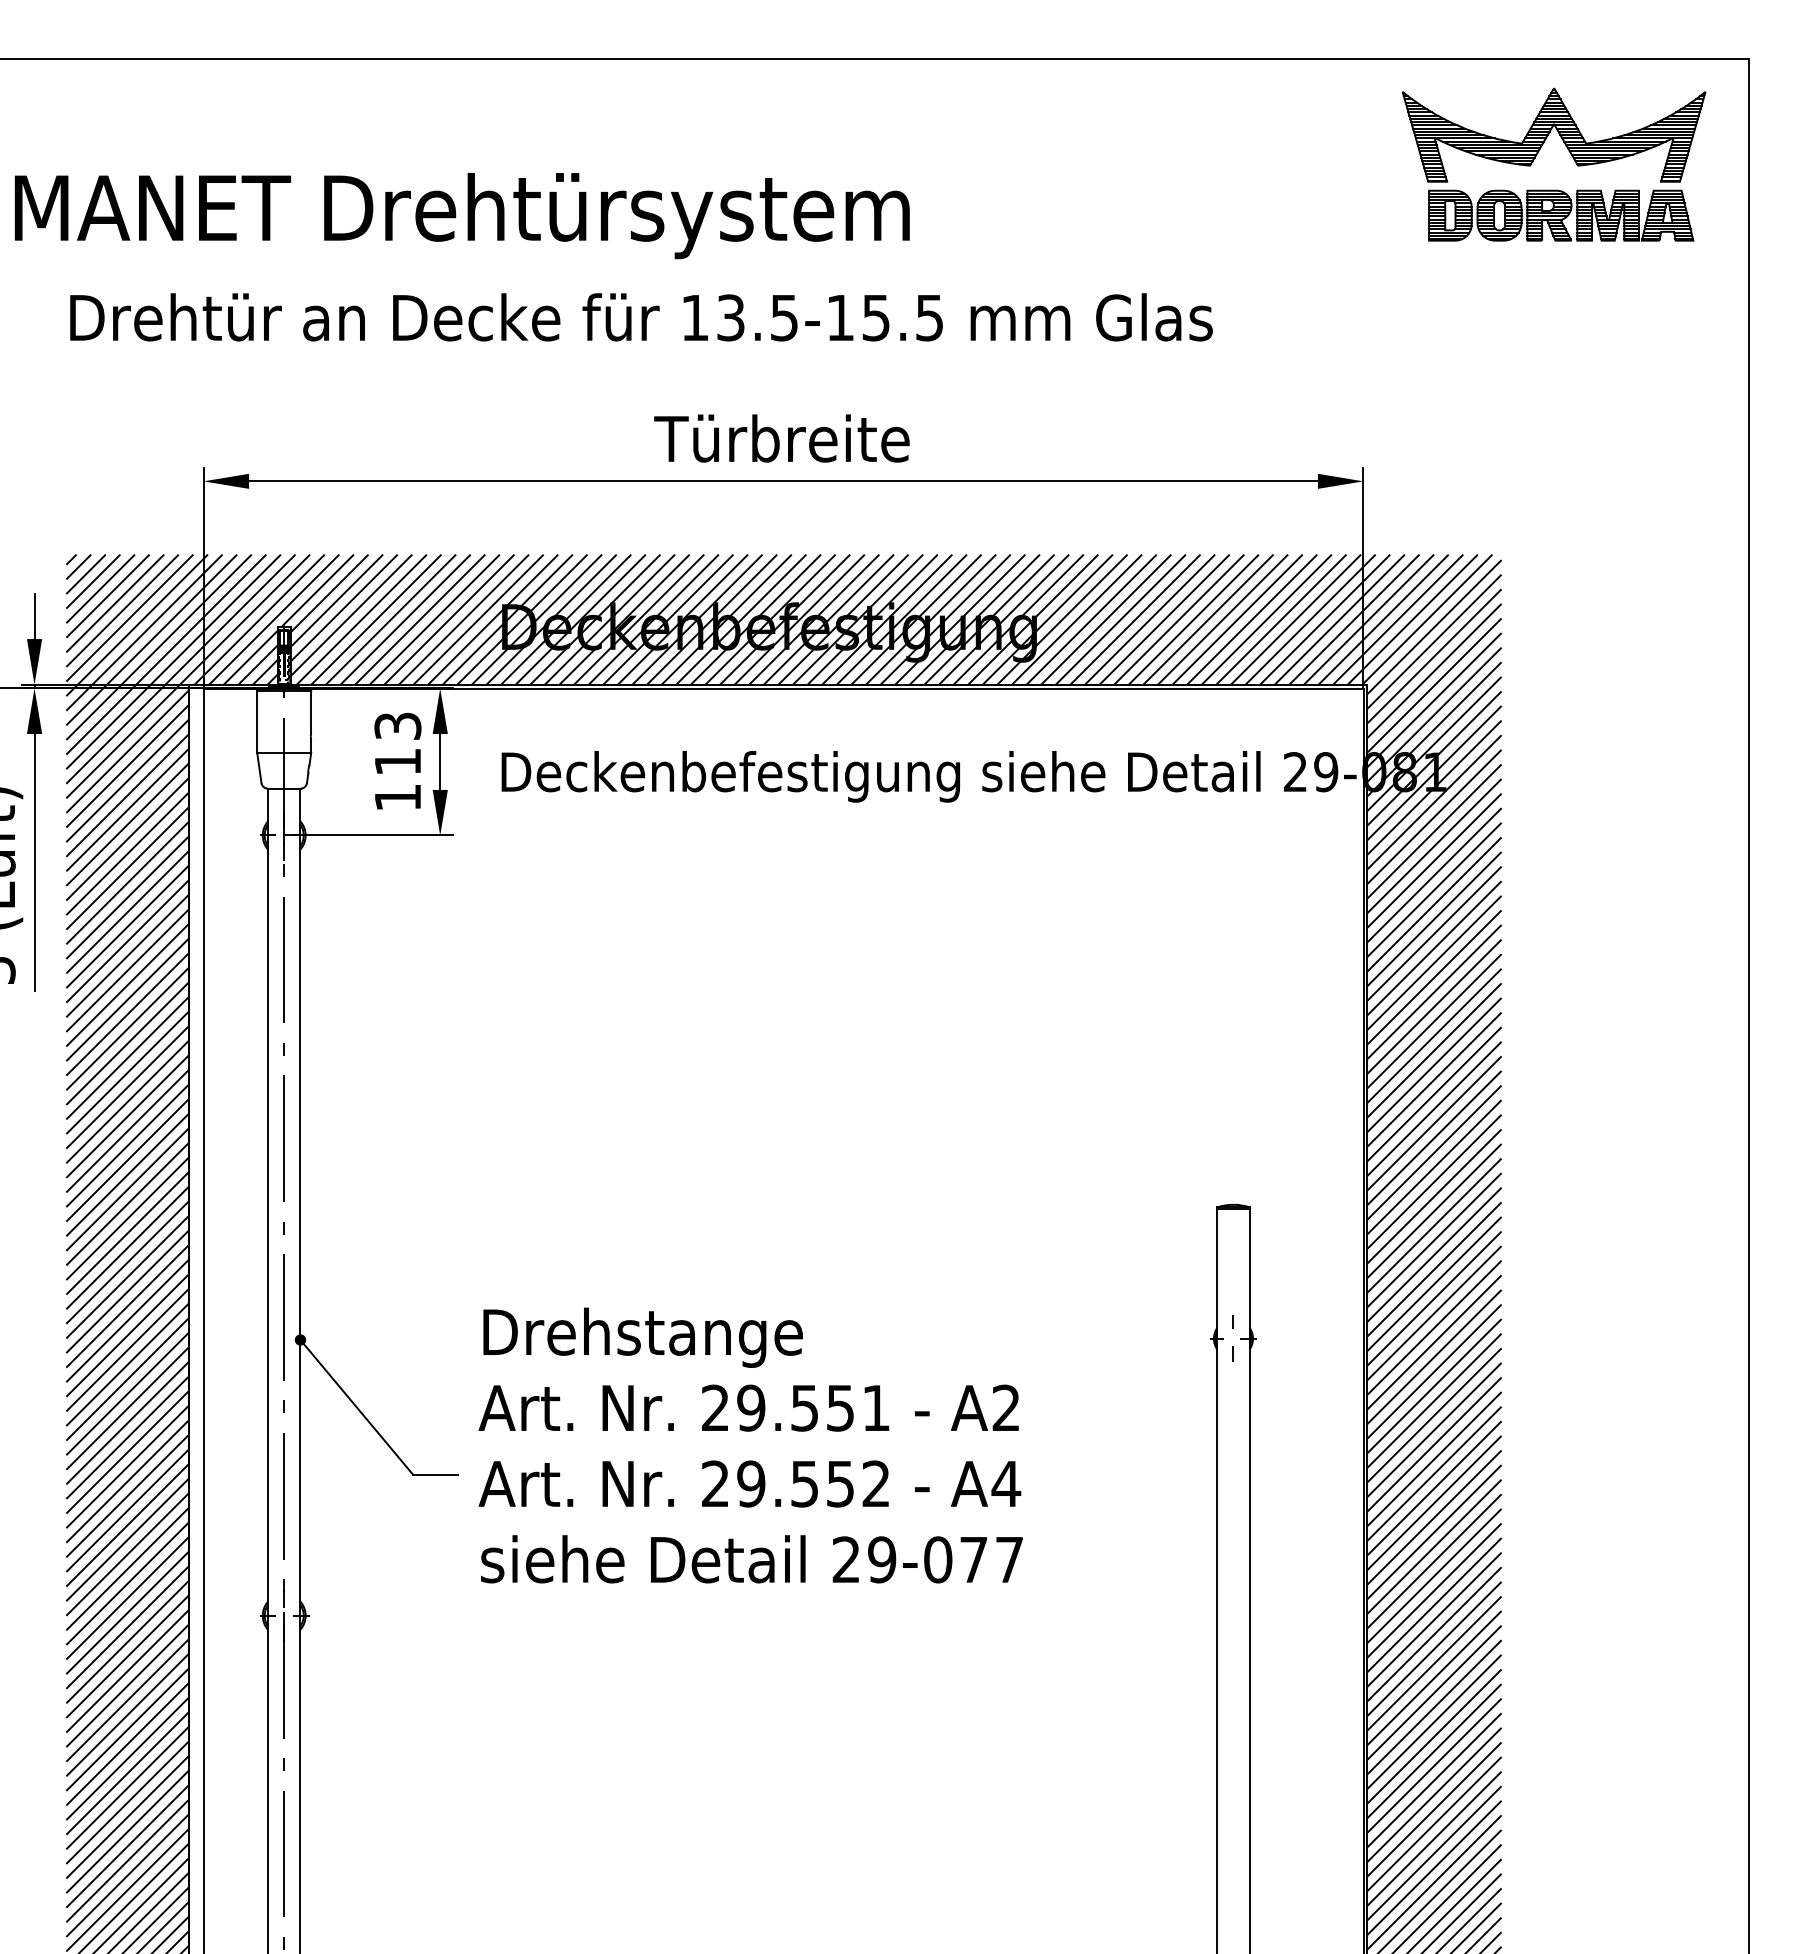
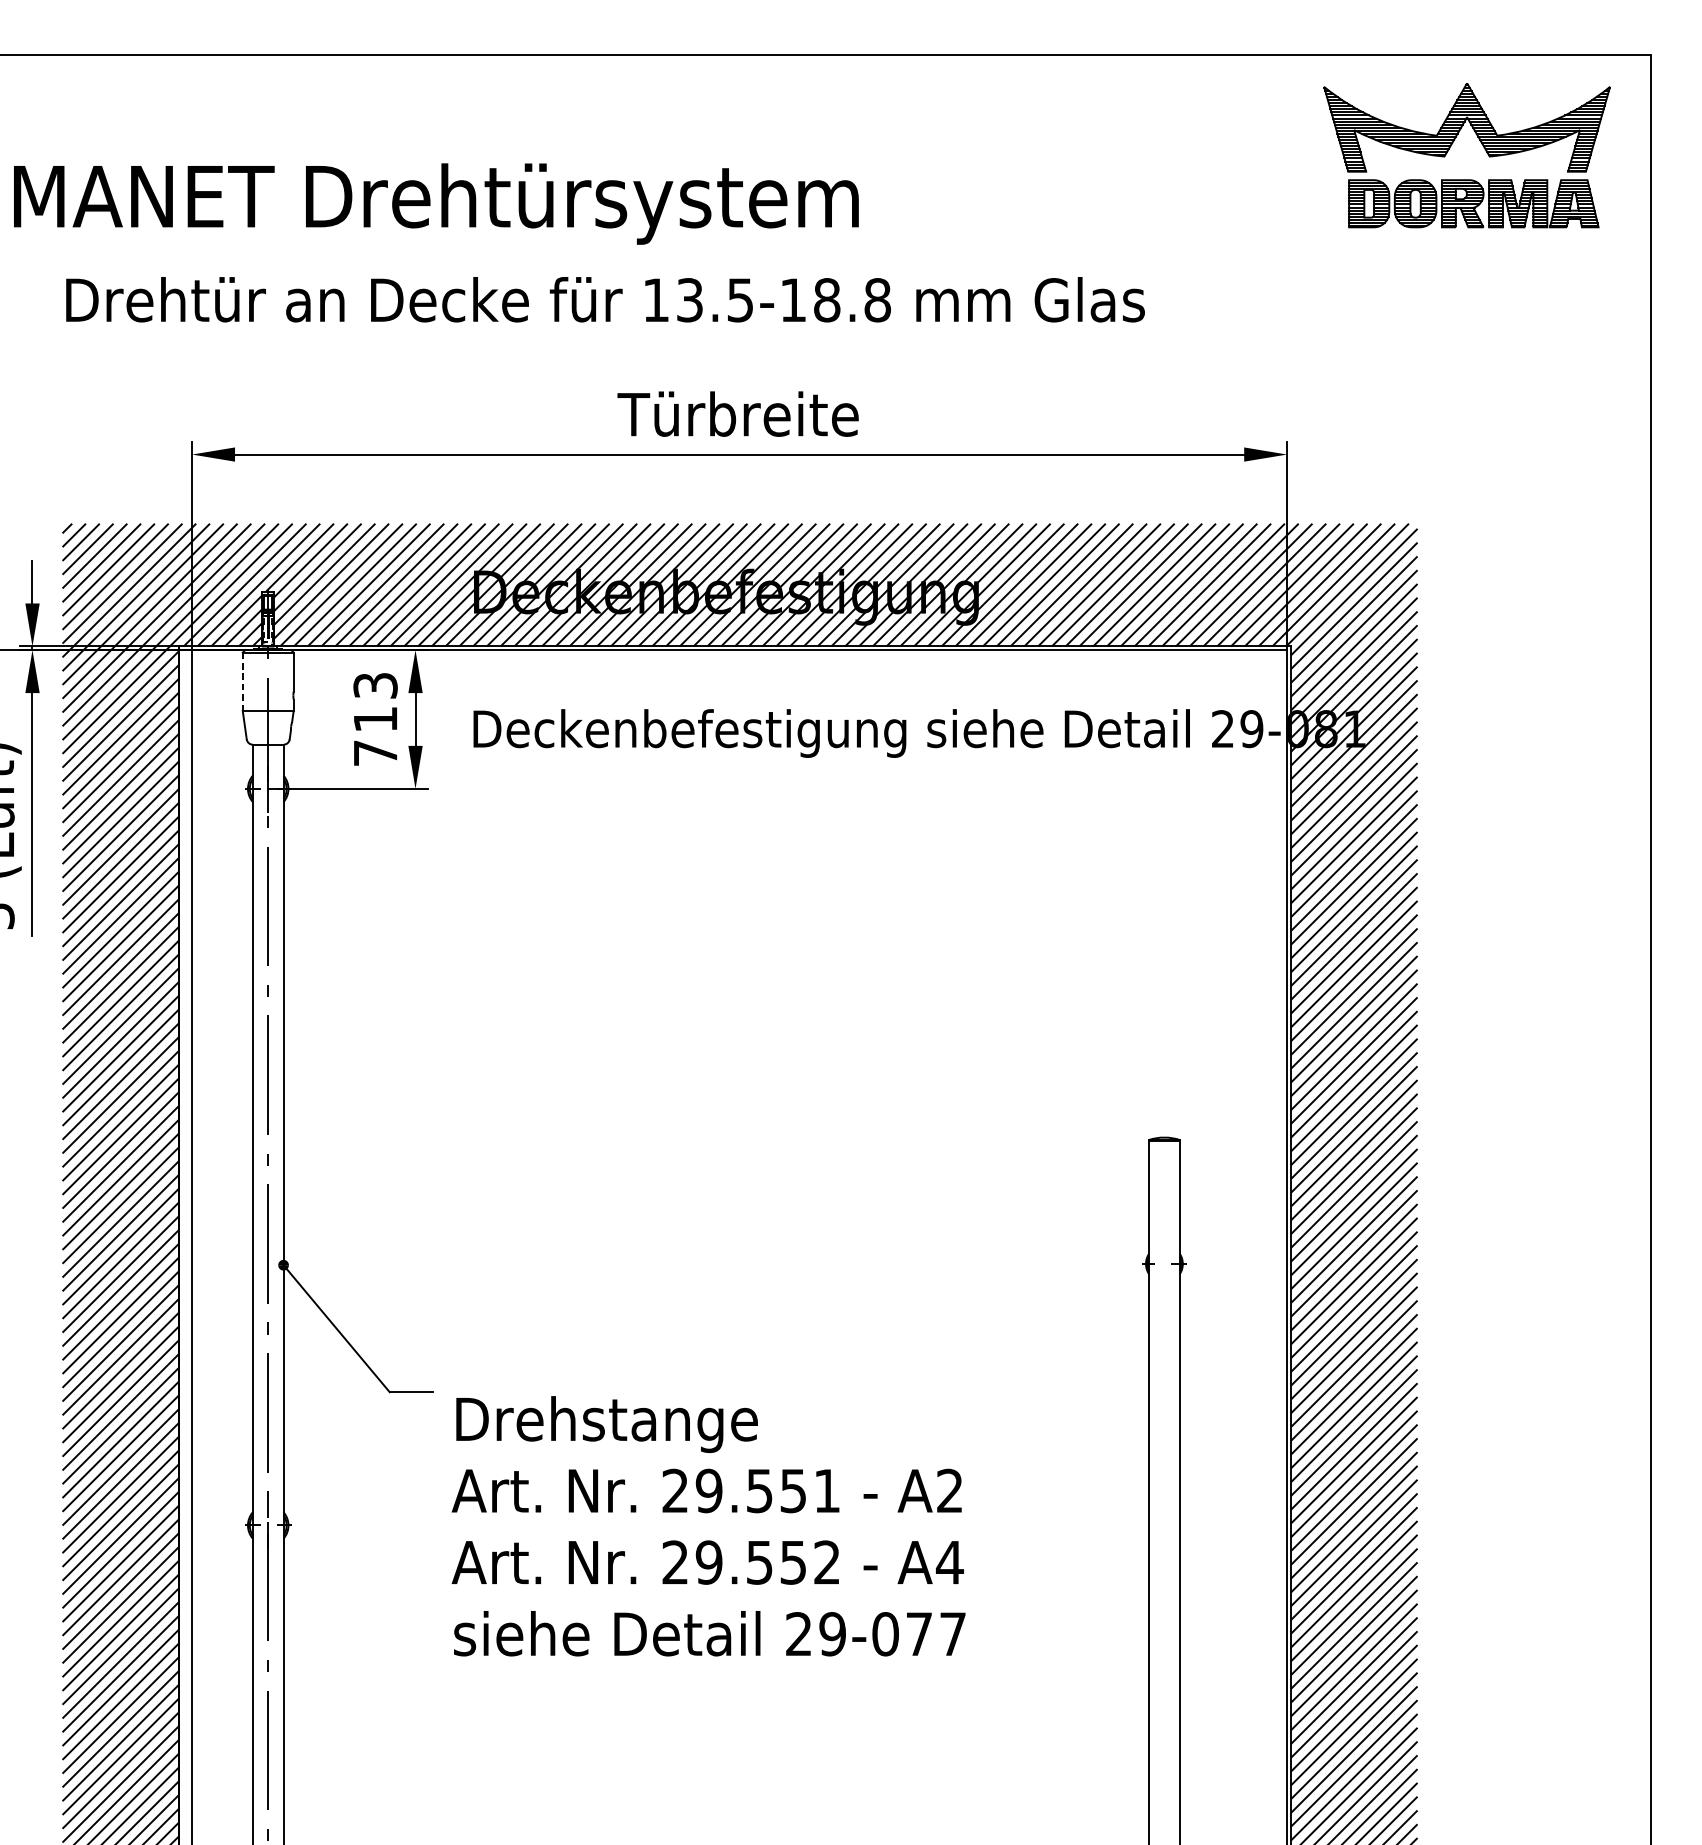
text: (902, 317) -> (851, 299), 13.5-15.5 -> 13.5-18.8
line: (257, 722) -> (242, 682), solid -> dashed
text: (397, 797) -> (375, 753), 113 -> 713
line: (1232, 1346) -> (1163, 1271), removed
text: (750, 1445) -> (708, 1526), moved

